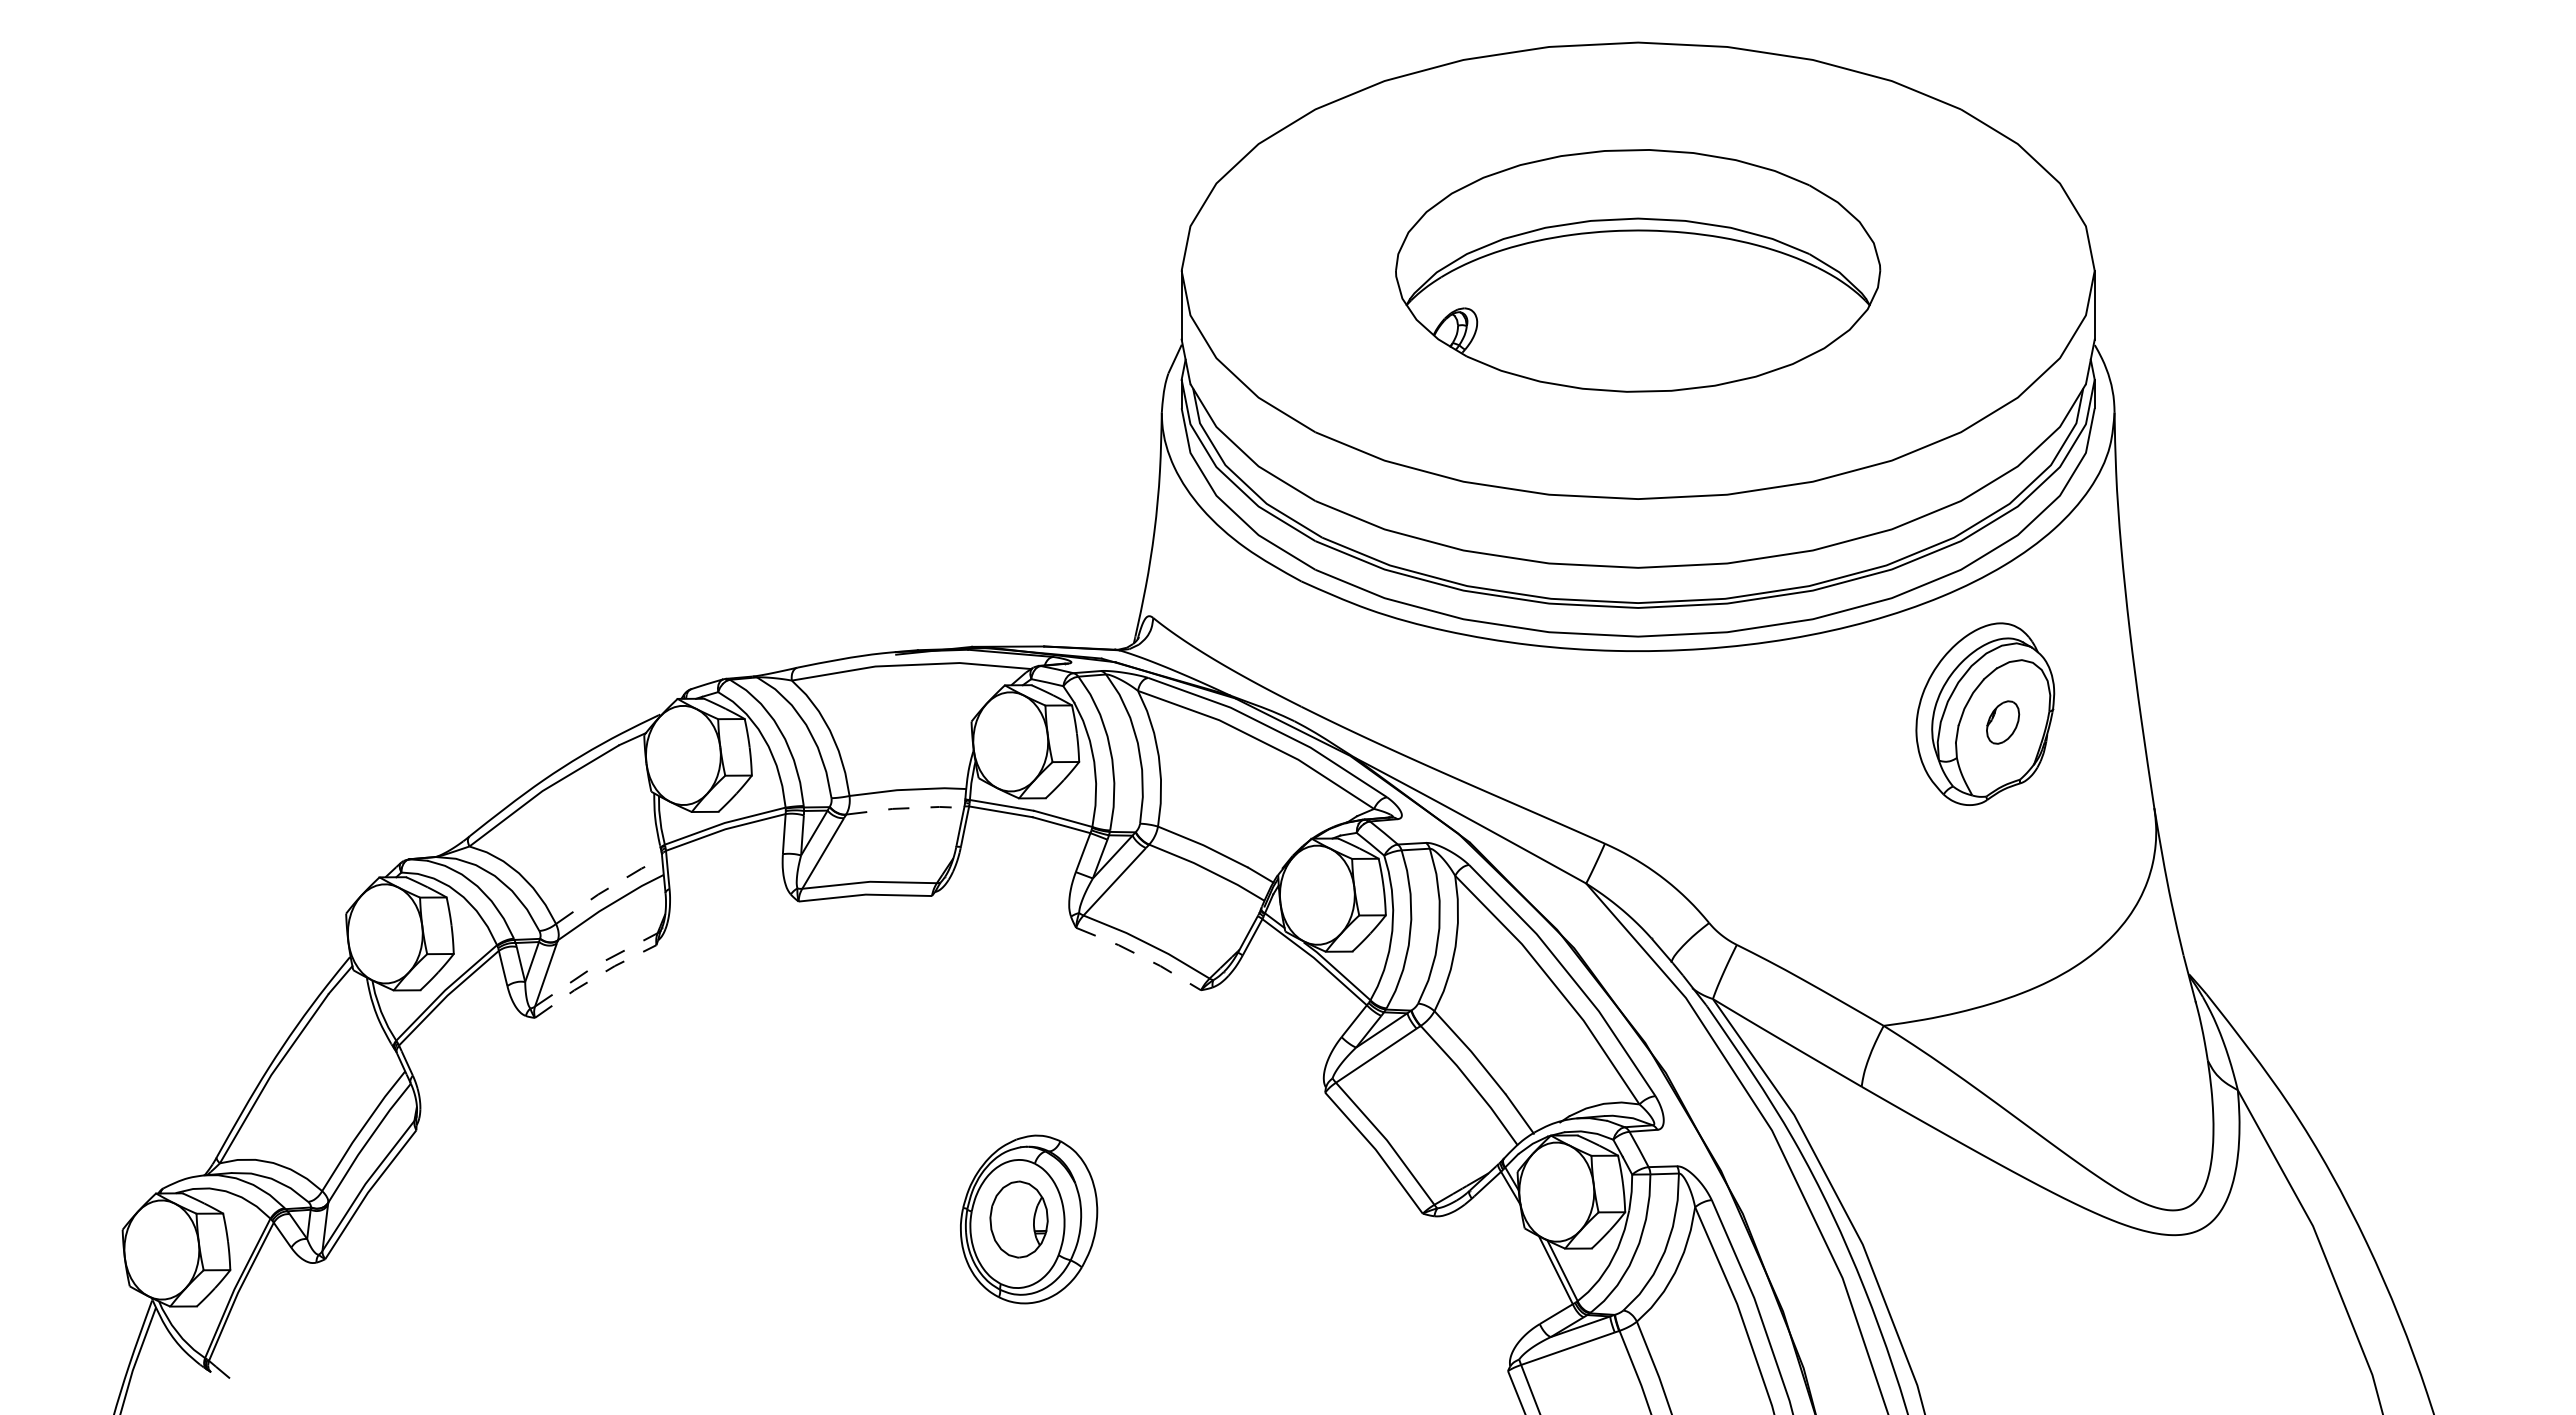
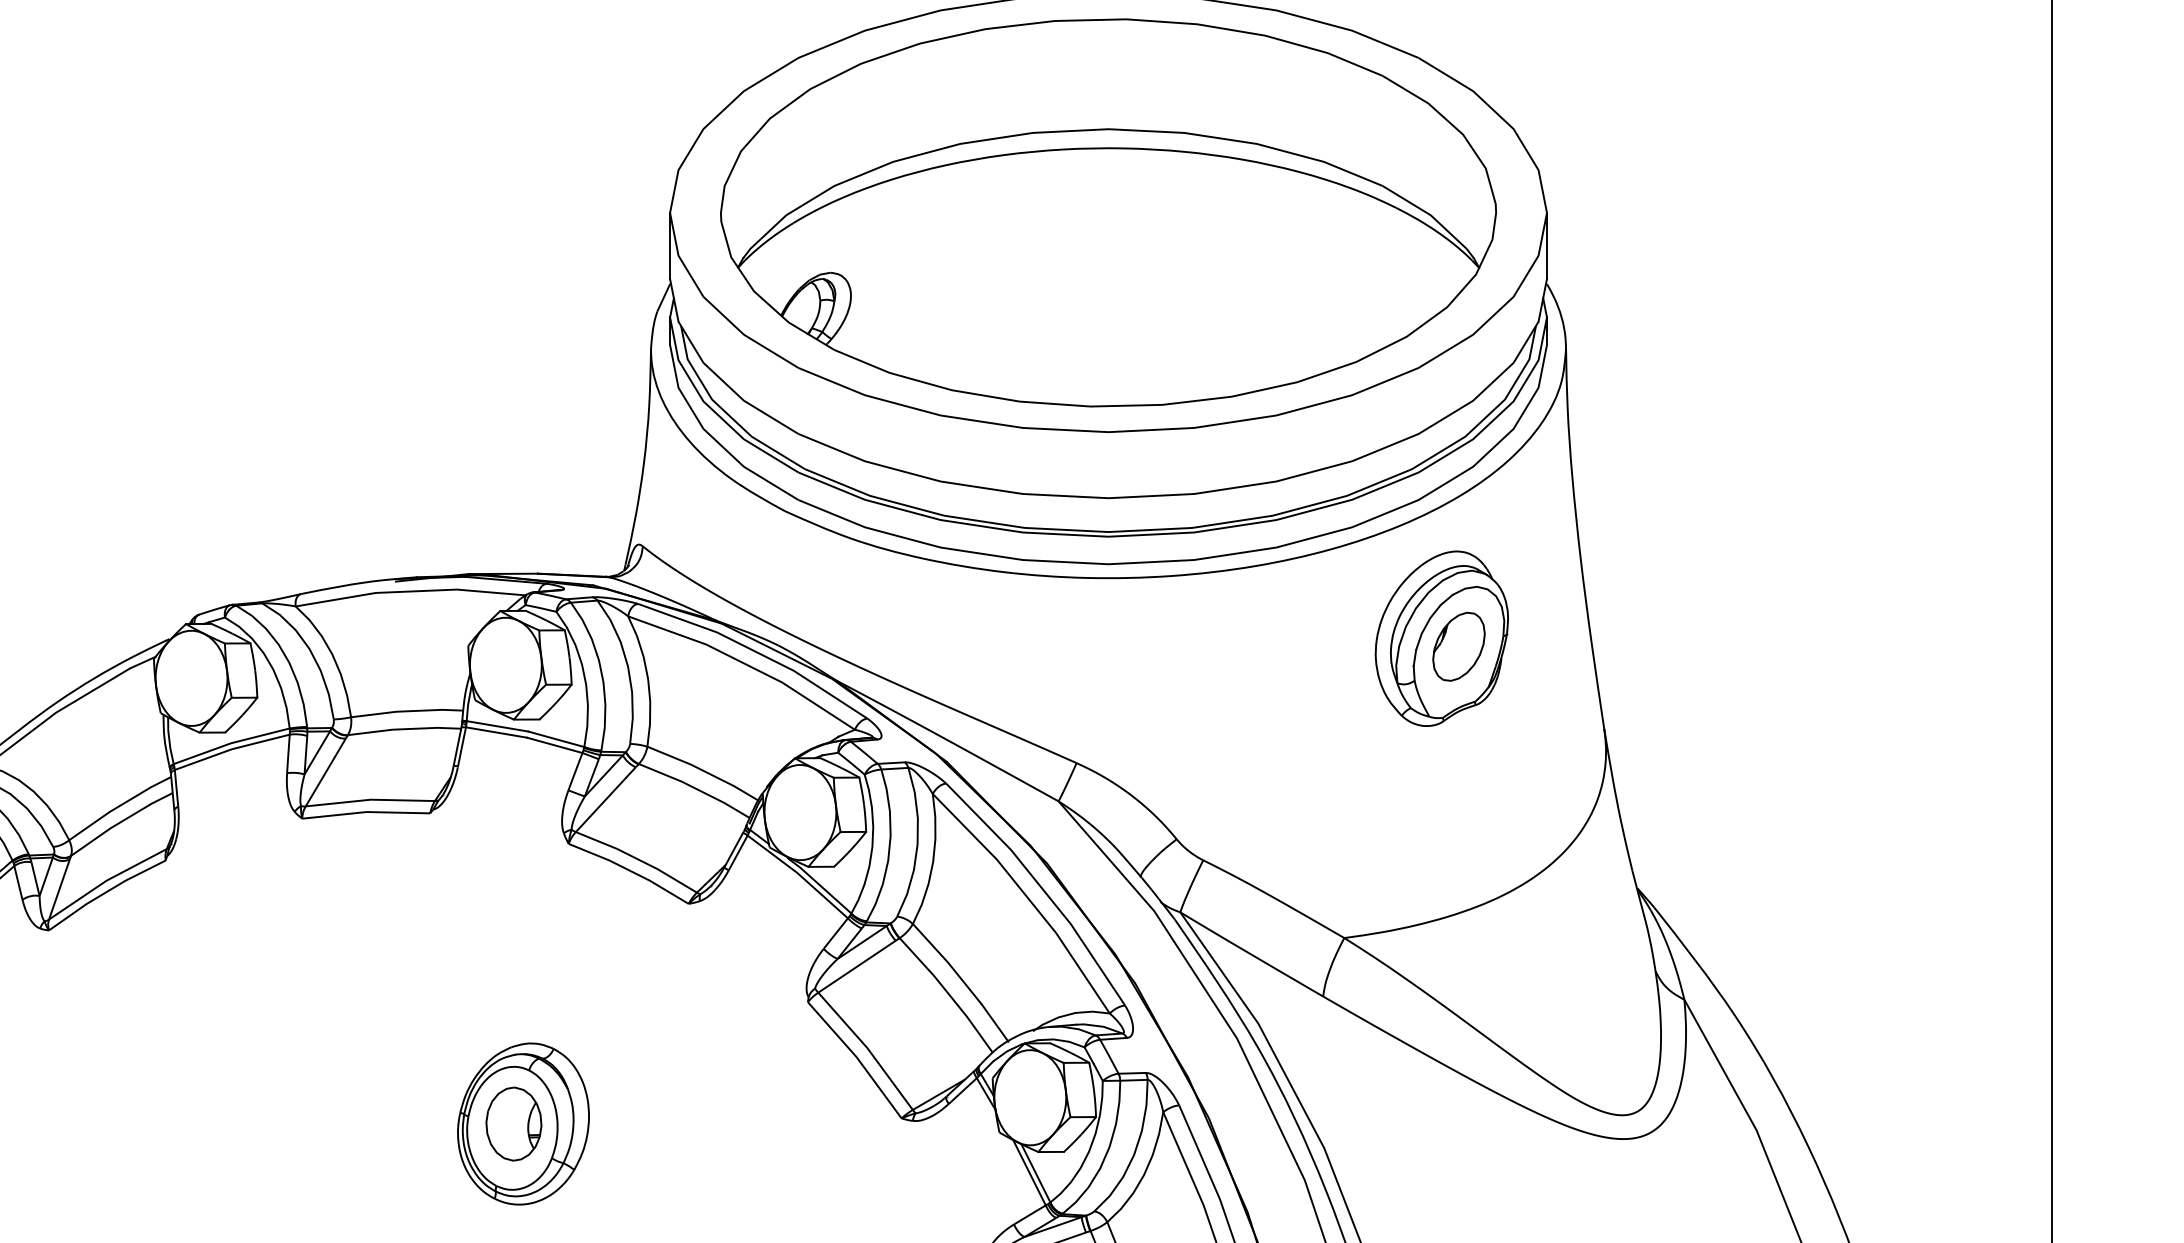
part: (1637, 270) -> (1107, 212), size x1.67
part: (2002, 722) -> (1458, 646), size x1.67
line: (905, 808) -> (404, 729), dashed -> solid
line: (608, 888) -> (119, 806), dashed -> solid
line: (1140, 955) -> (630, 870), dashed -> solid
line: (595, 966) -> (107, 881), dashed -> solid
line: (593, 978) -> (105, 892), dashed -> solid

